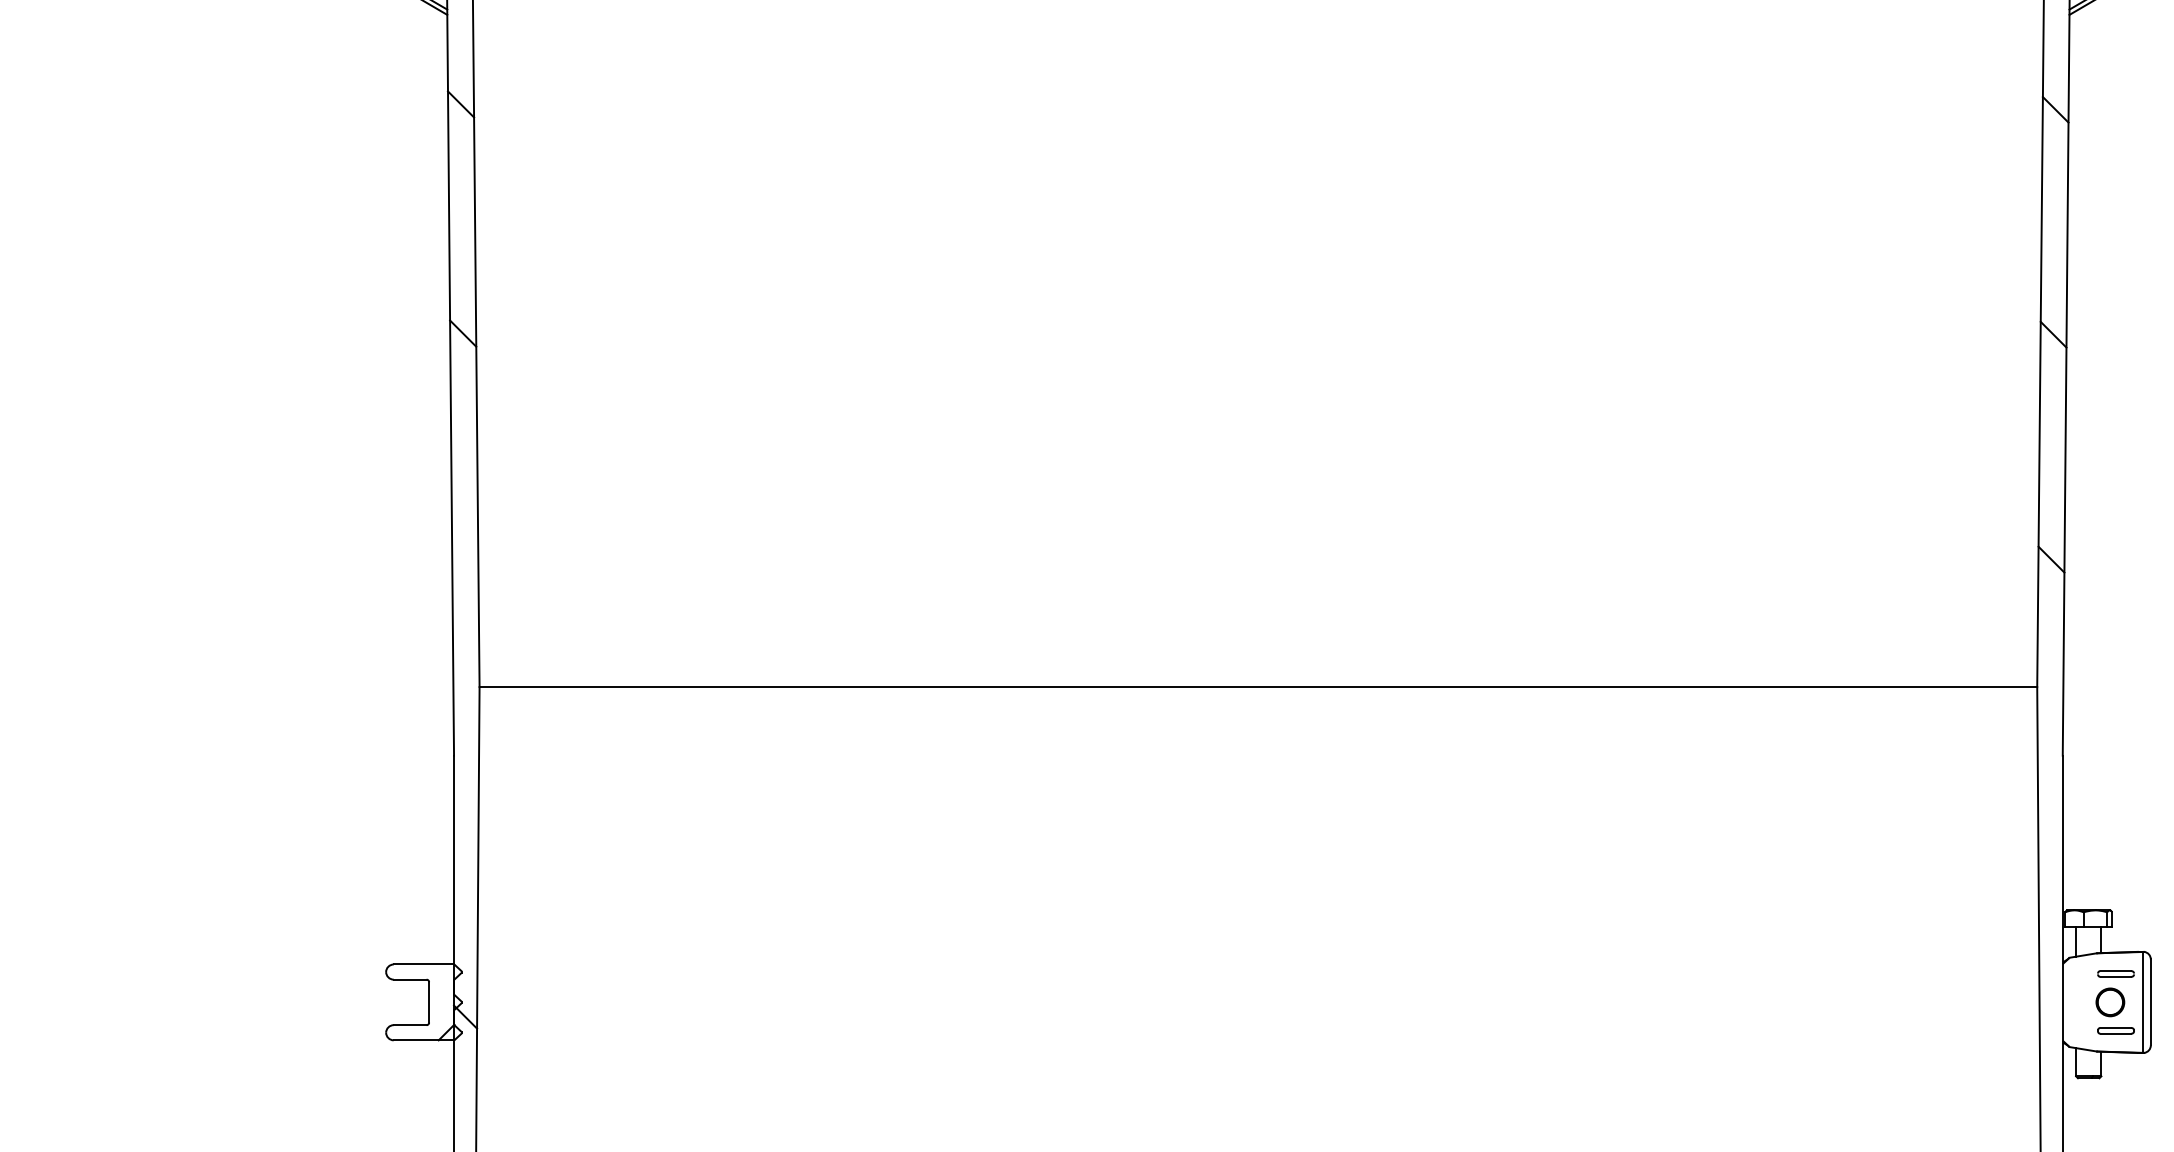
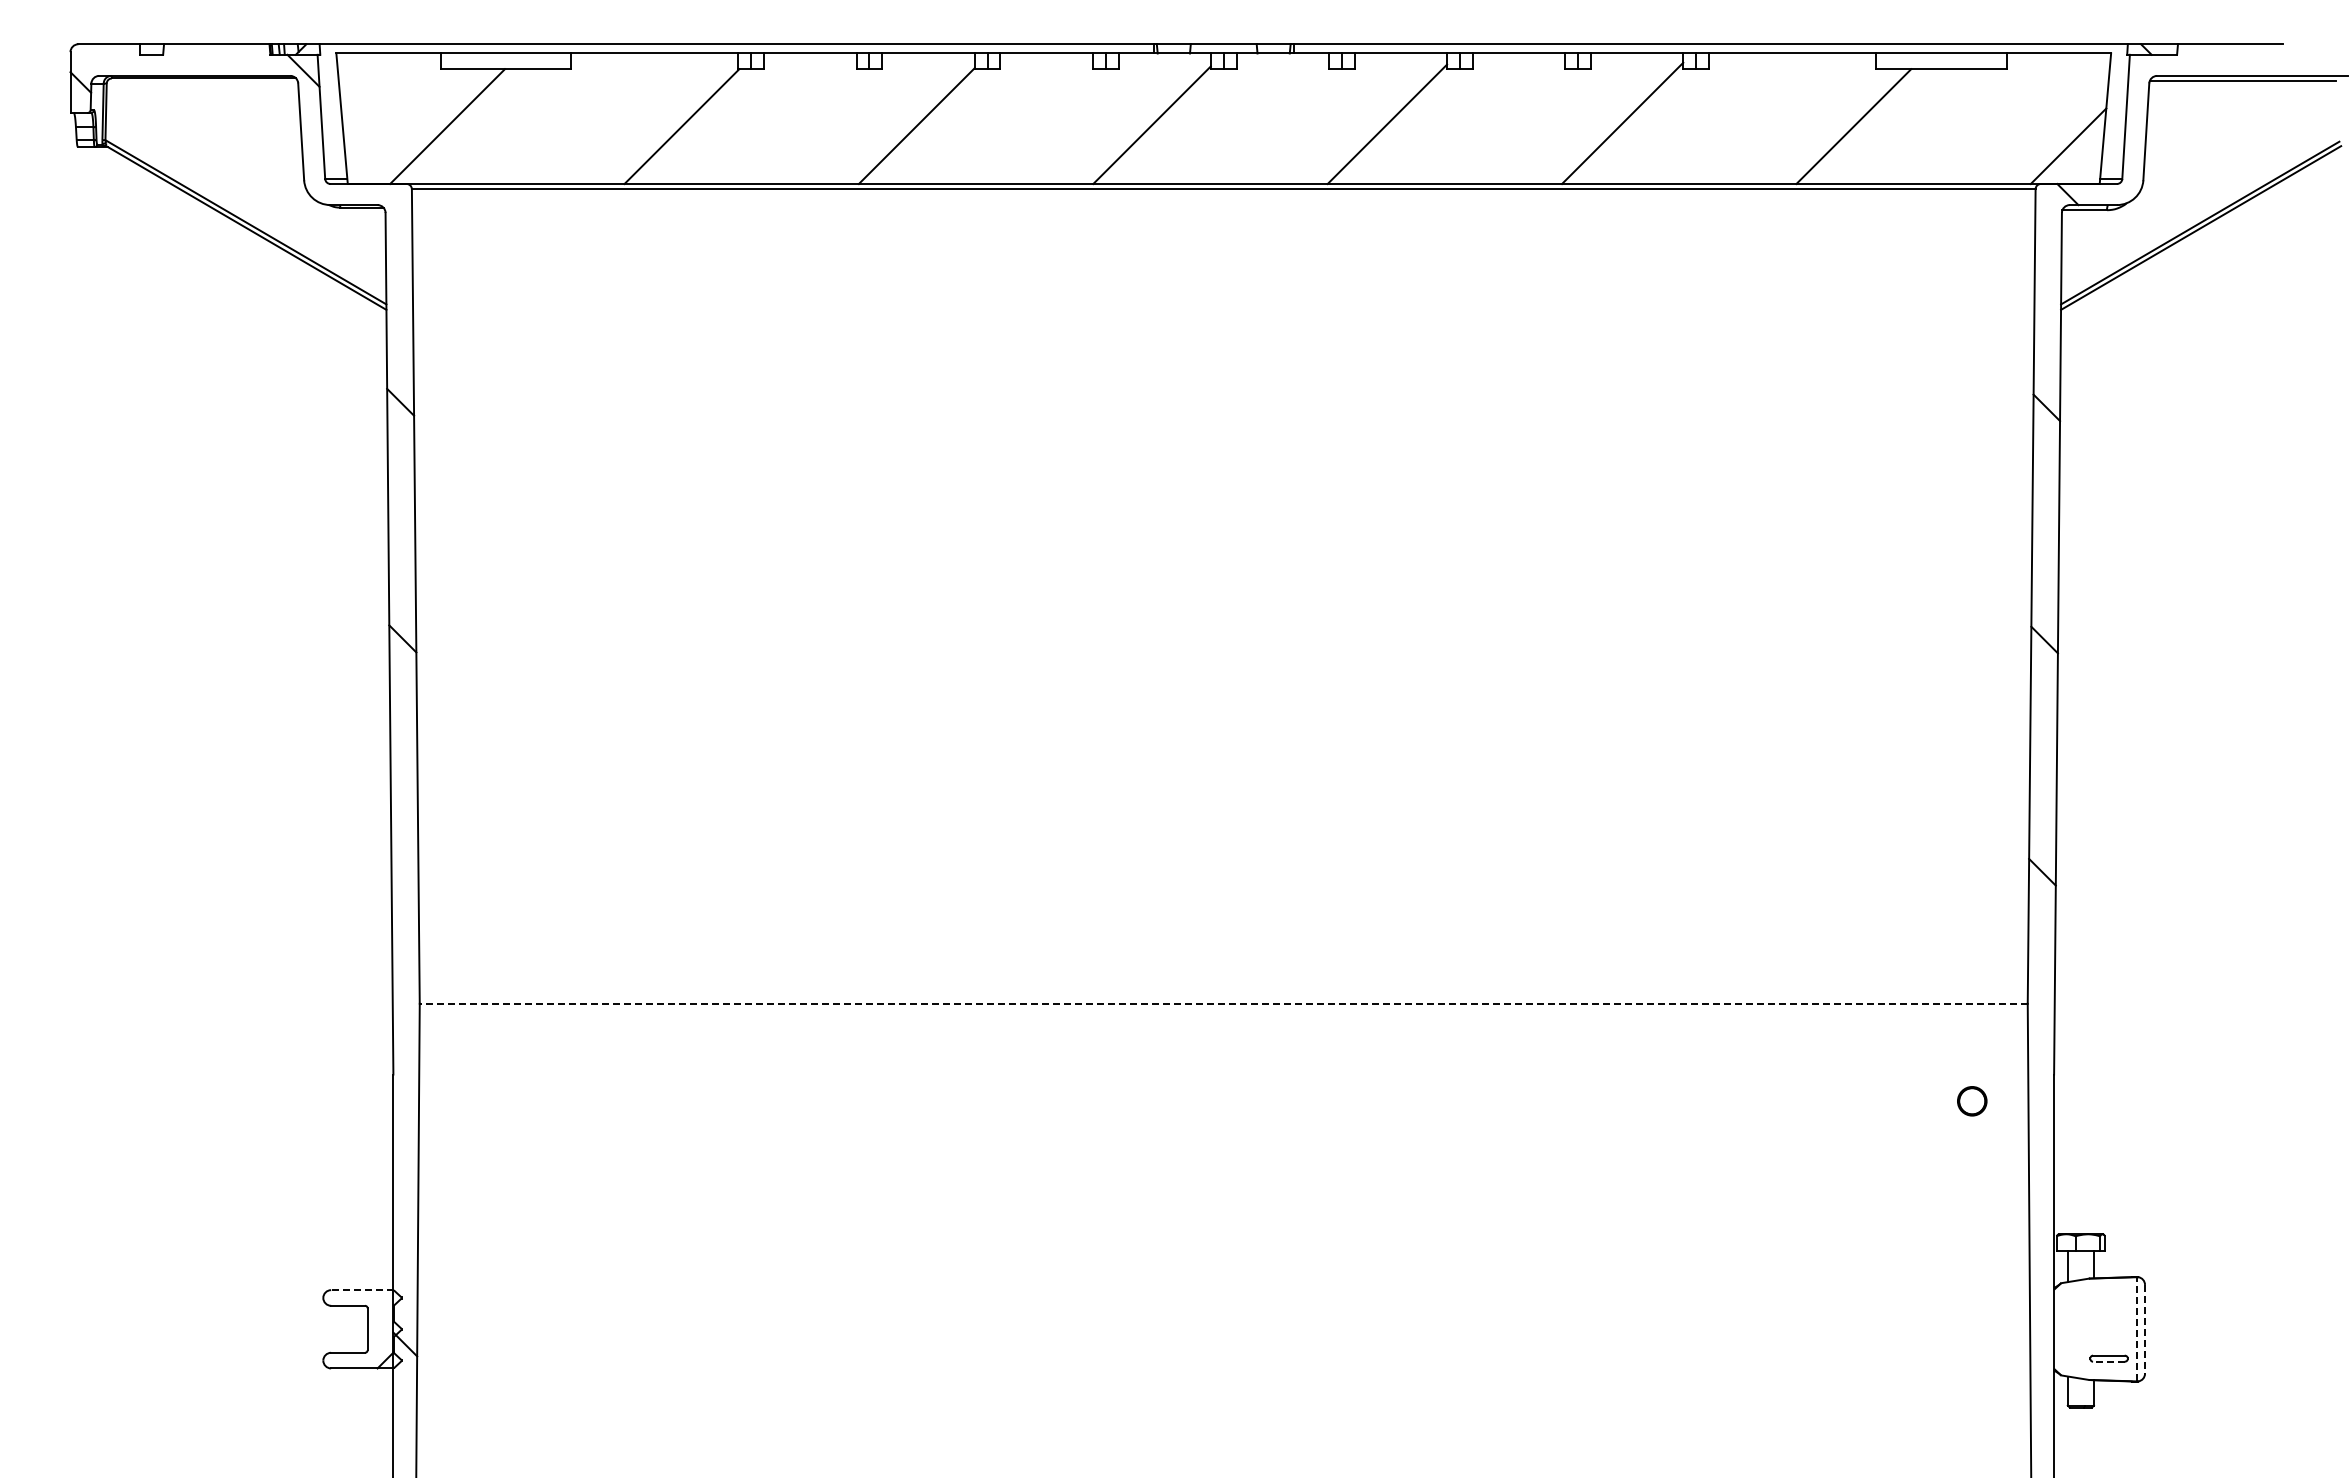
line: (1258, 686) -> (1223, 1003), solid -> dashed
line: (423, 964) -> (361, 1290), solid -> dashed
part: (2115, 973) -> (2108, 1299), removed
line: (2143, 1001) -> (2137, 1328), solid -> dashed
circle: (2110, 1002) -> (1972, 1101), moved
line: (2151, 1002) -> (2145, 1329), solid -> dashed
line: (2115, 1033) -> (2108, 1361), solid -> dashed

